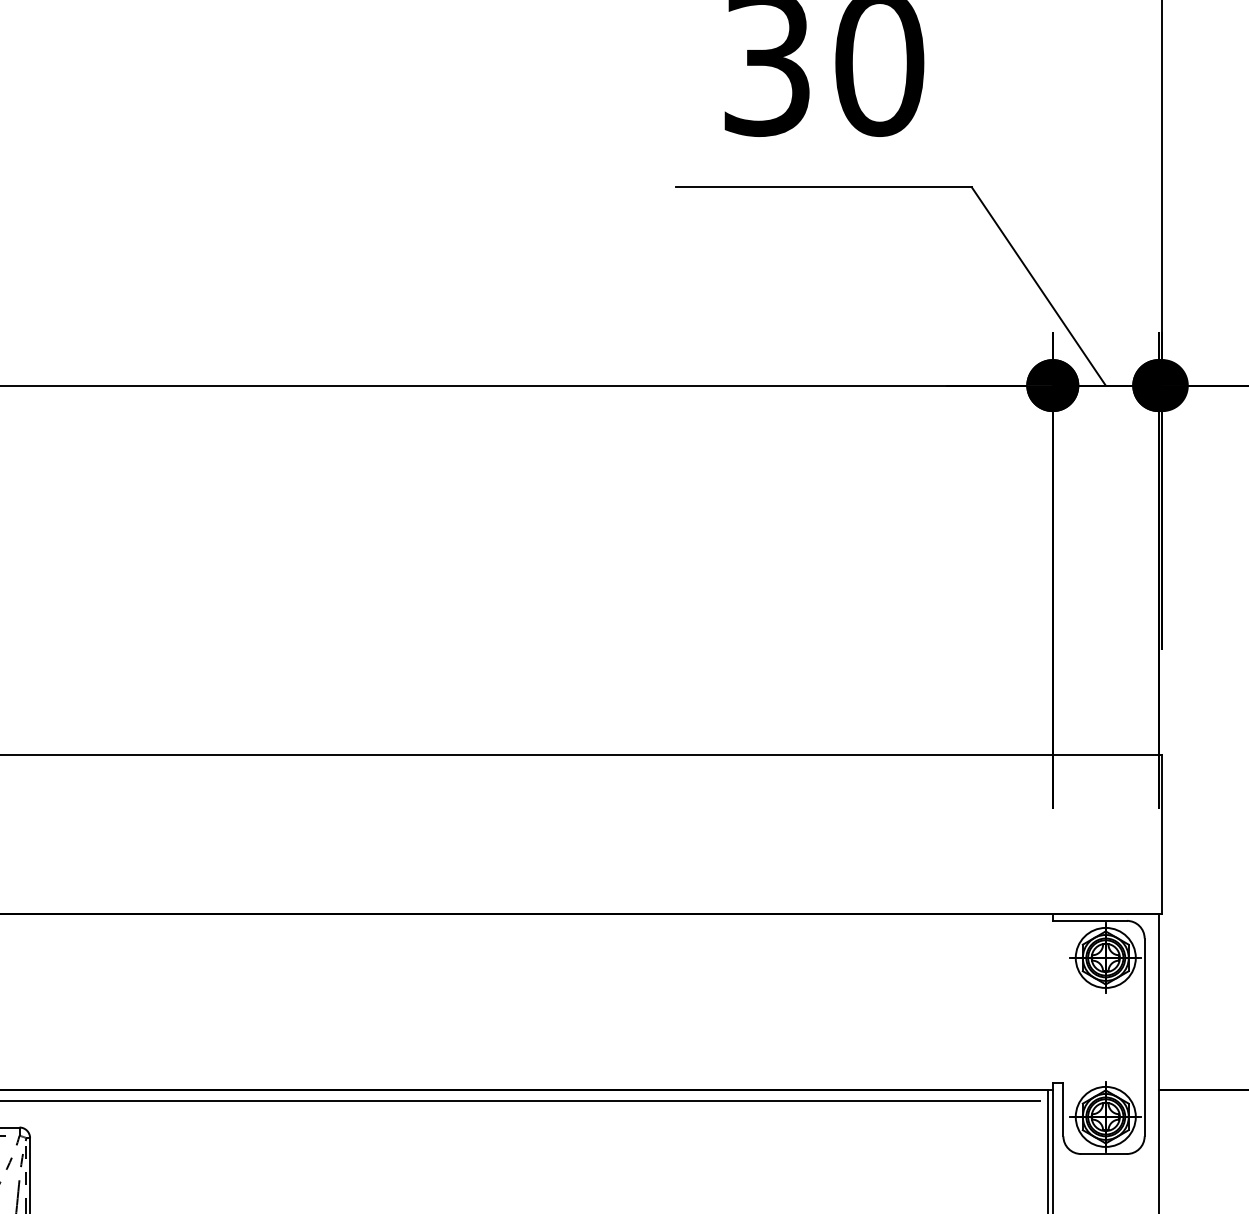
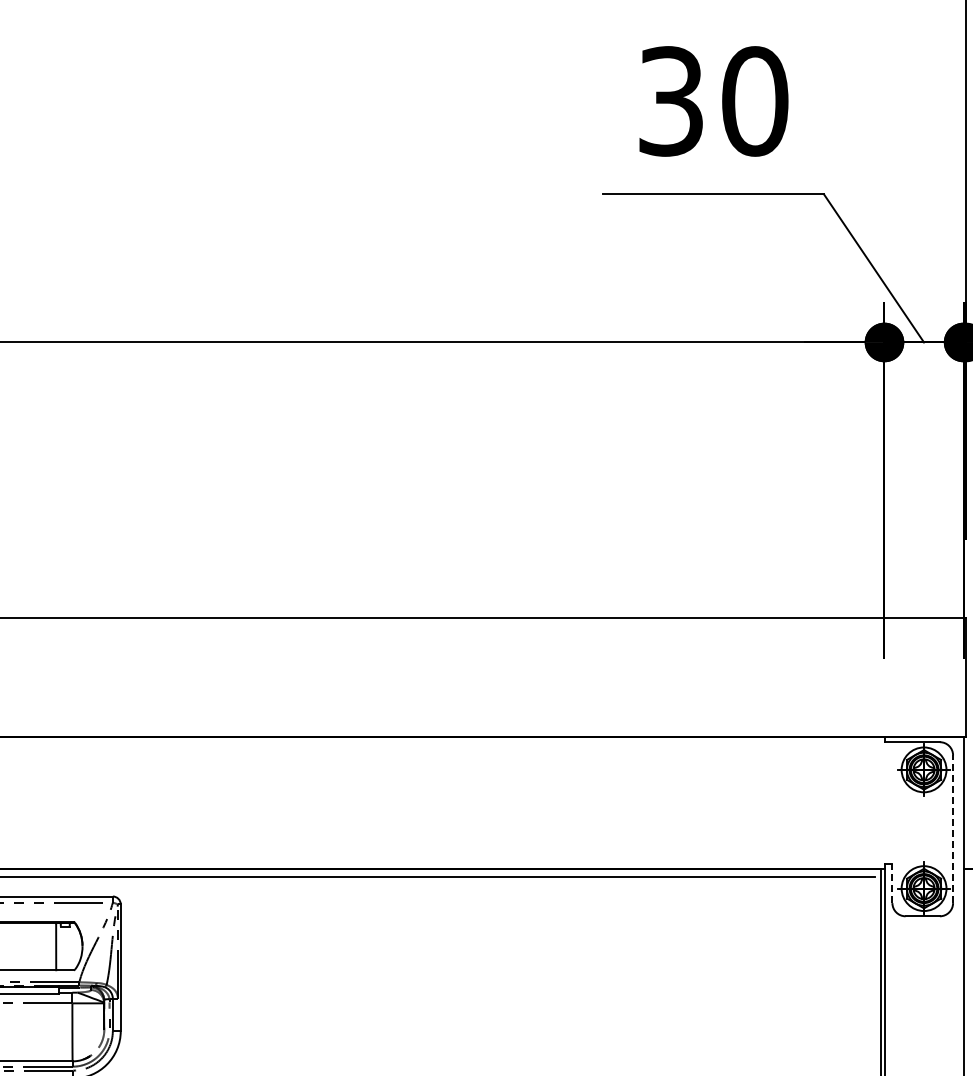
line: (1145, 1037) -> (953, 829), solid -> dashed
line: (1063, 1110) -> (892, 883), solid -> dashed

